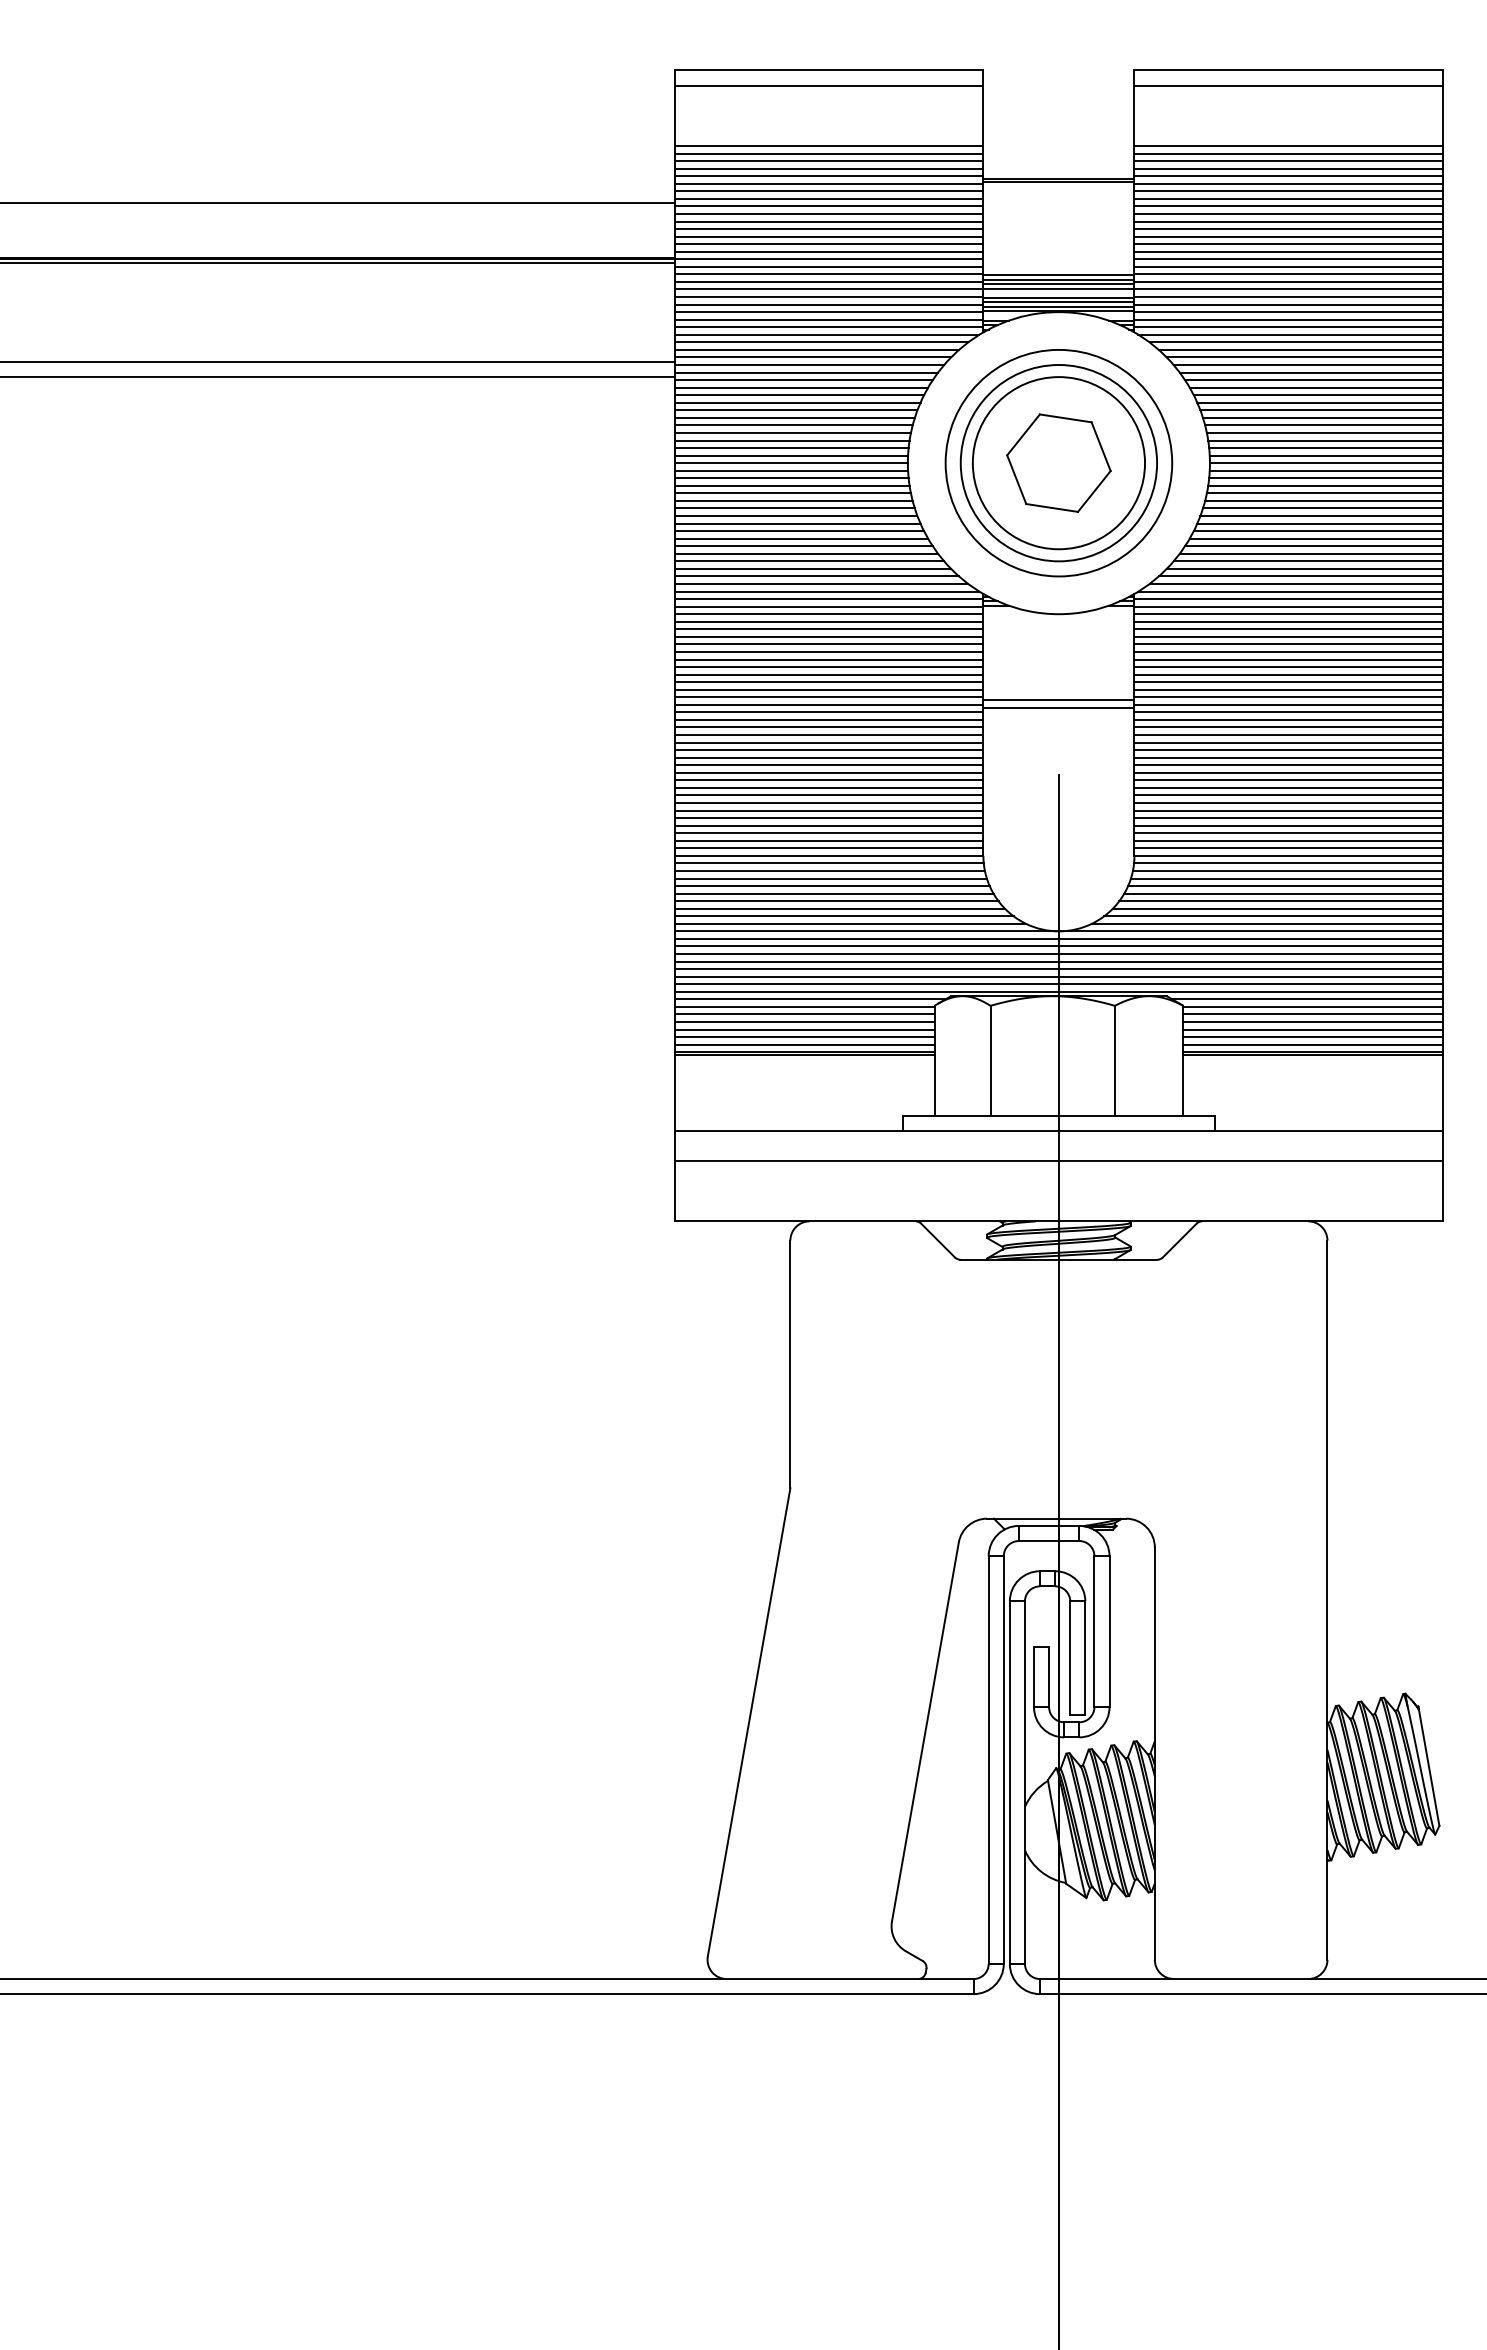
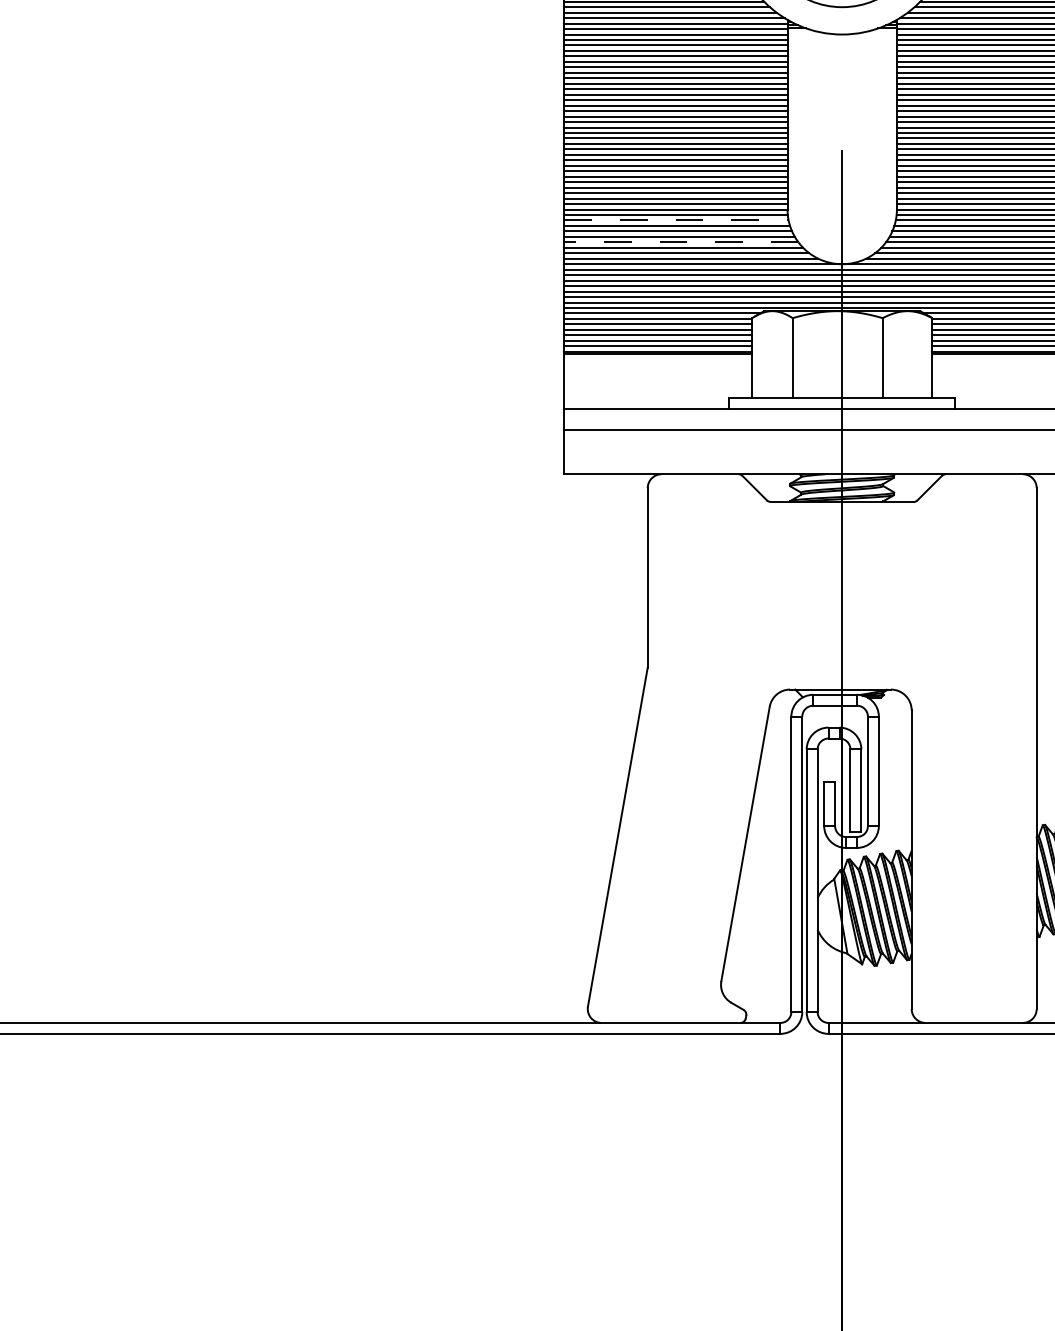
line: (1058, 700) -> (841, 97), removed
line: (1058, 707) -> (841, 102), removed
line: (830, 870) -> (676, 220), solid -> dashed
line: (836, 901) -> (681, 242), solid -> dashed

